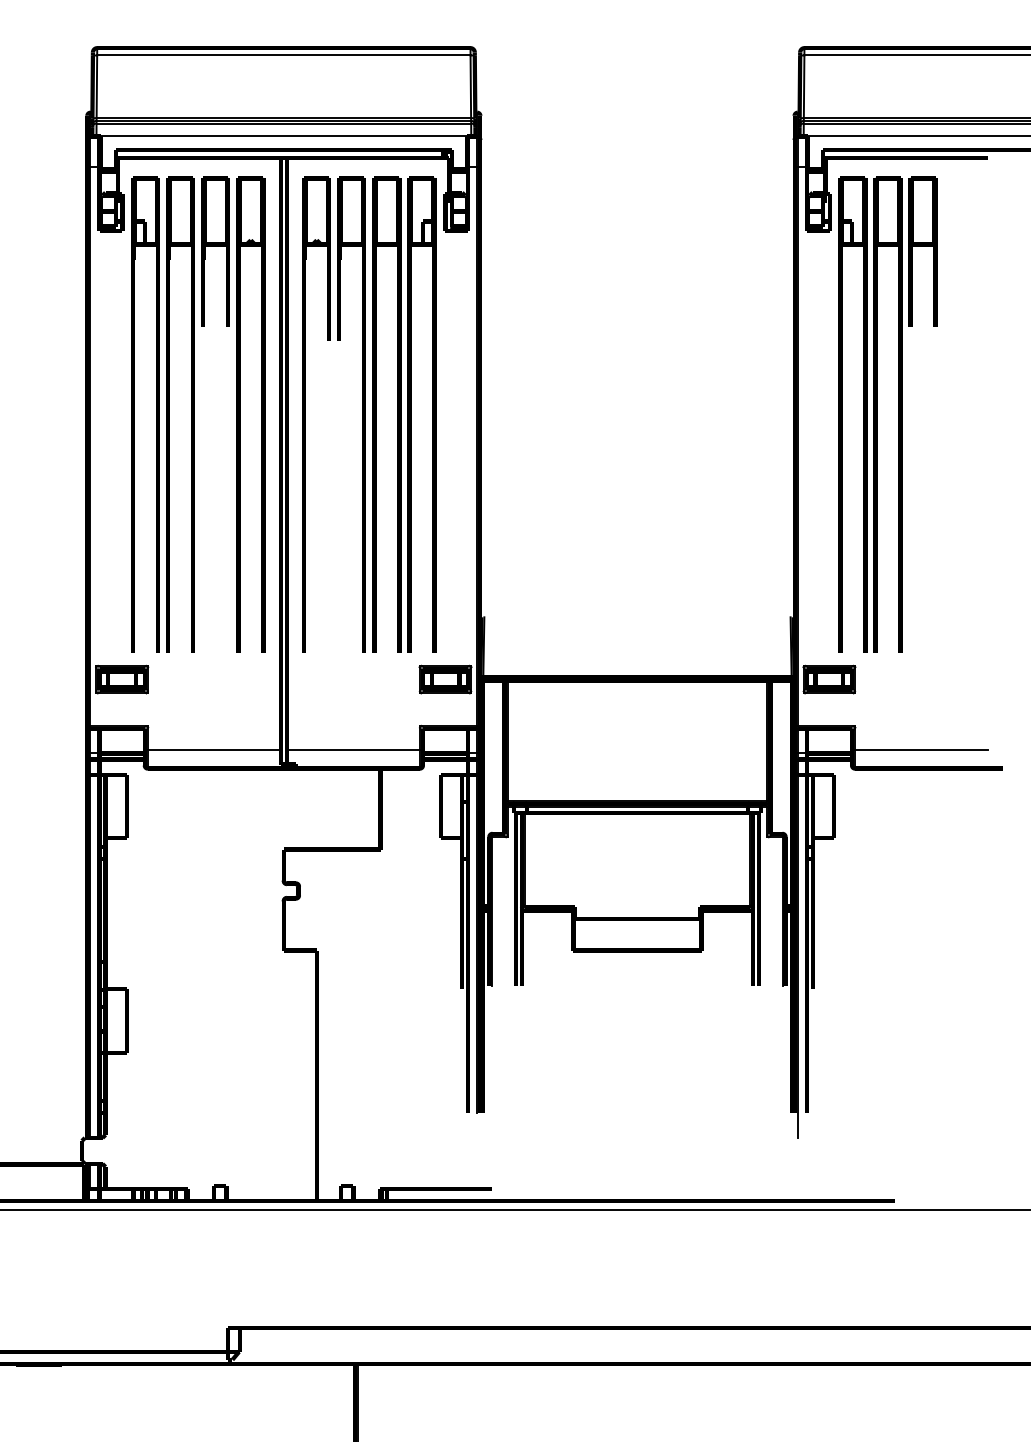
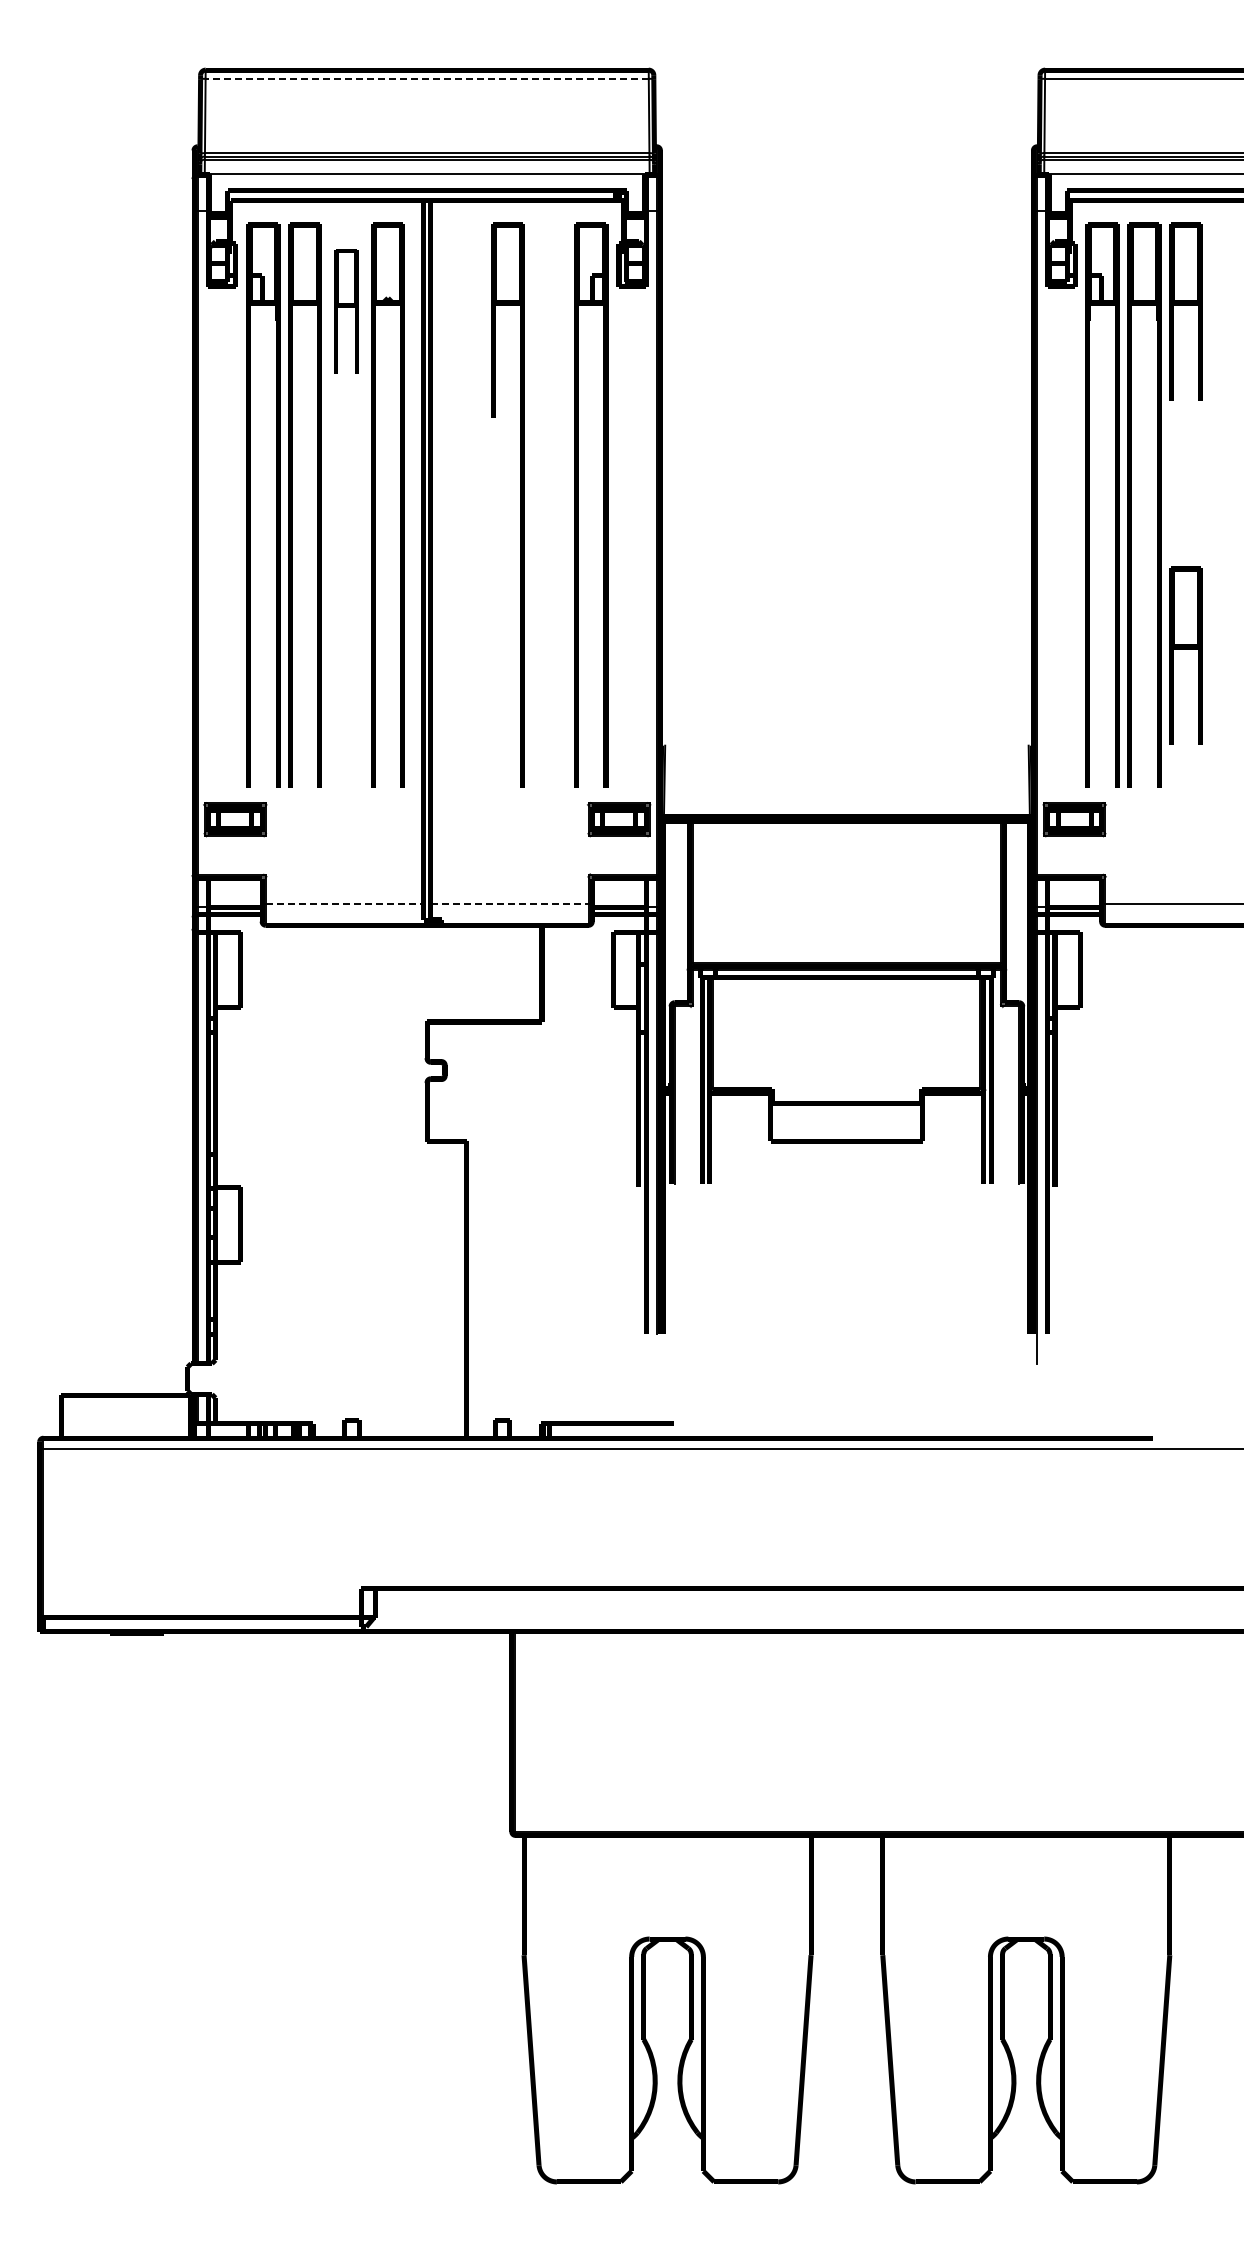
line: (284, 55) -> (427, 78), solid -> dashed
part: (215, 251) -> (346, 311), size x0.7
part: (306, 414) -> (453, 504), removed
part: (375, 414) -> (536, 504), removed
part: (922, 541) -> (1185, 655), added
line: (214, 750) -> (344, 903), solid -> dashed
line: (353, 750) -> (509, 903), solid -> dashed

